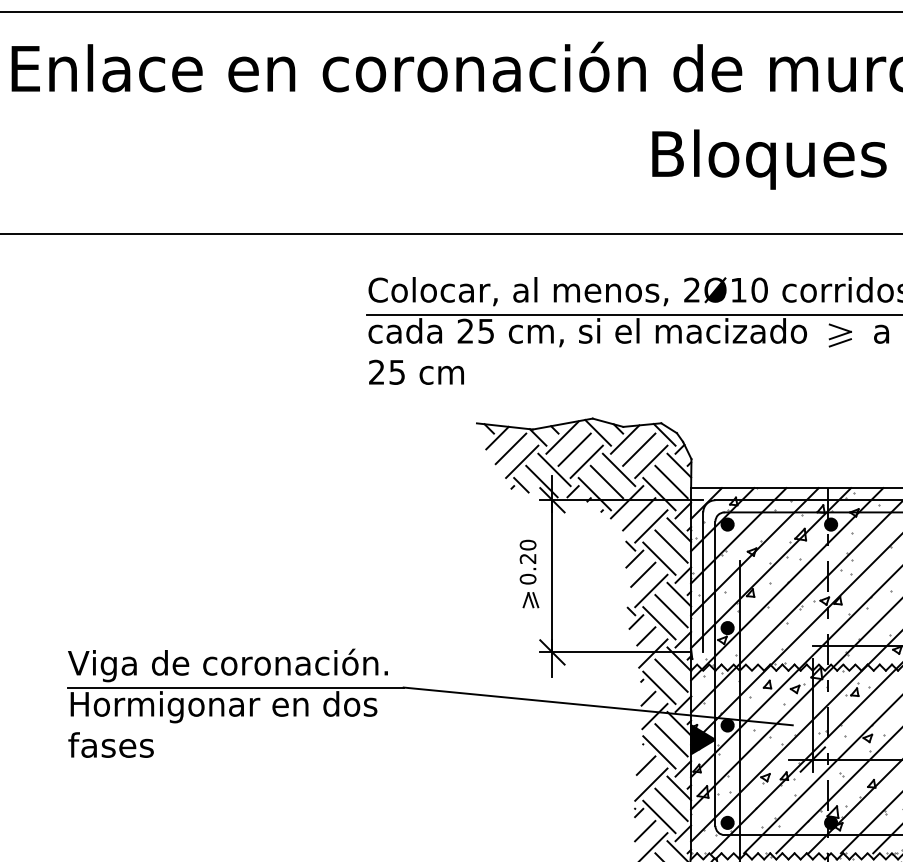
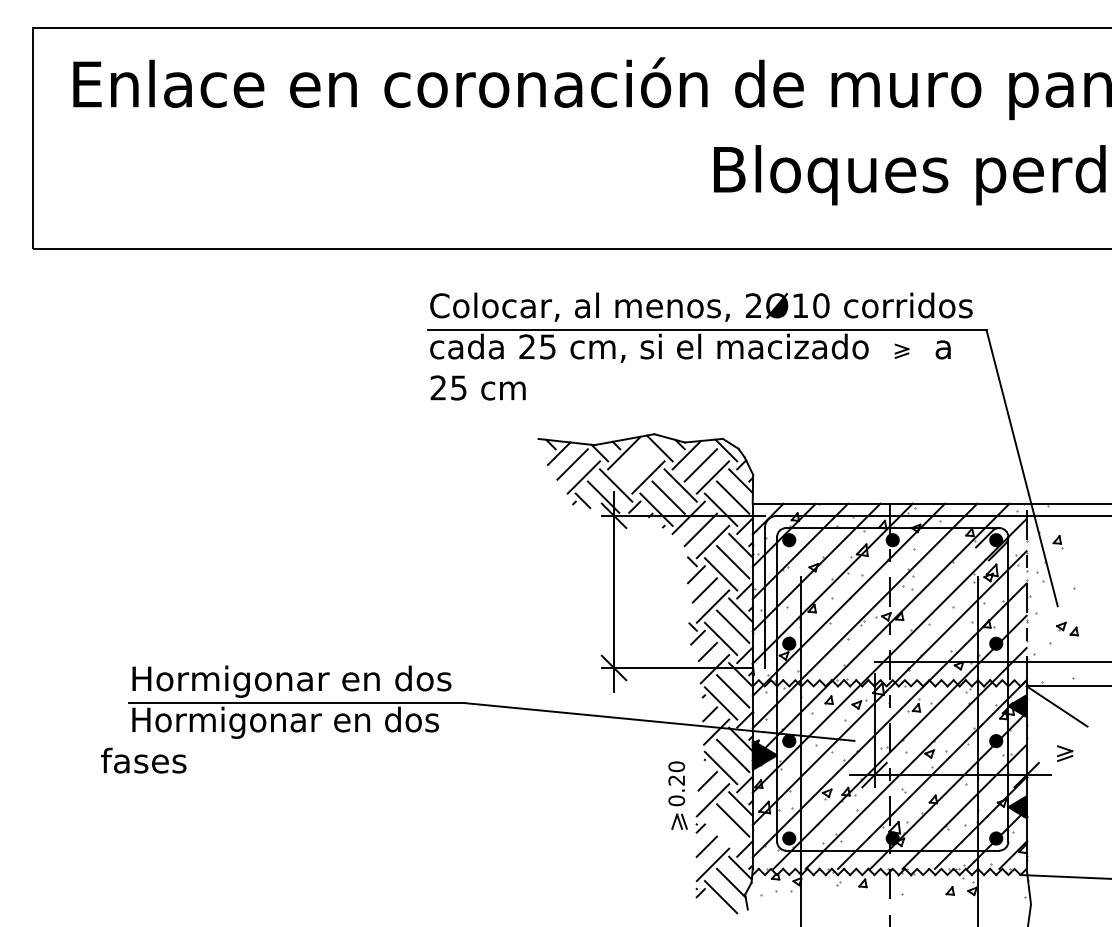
part: (839, 335) -> (901, 351), size x0.6
line: (574, 449) -> (636, 465), removed
part: (528, 573) -> (677, 795), moved
text: (228, 664) -> (290, 680), Viga de coronación. -> Hormigonar en dos
text: (110, 744) -> (143, 760), moved
line: (658, 816) -> (720, 832), removed

